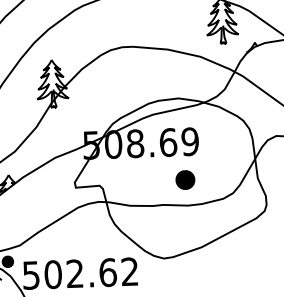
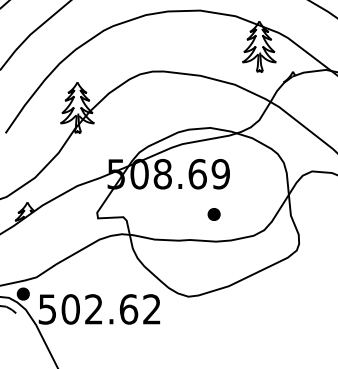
part: (184, 180) -> (213, 214), size x0.62

